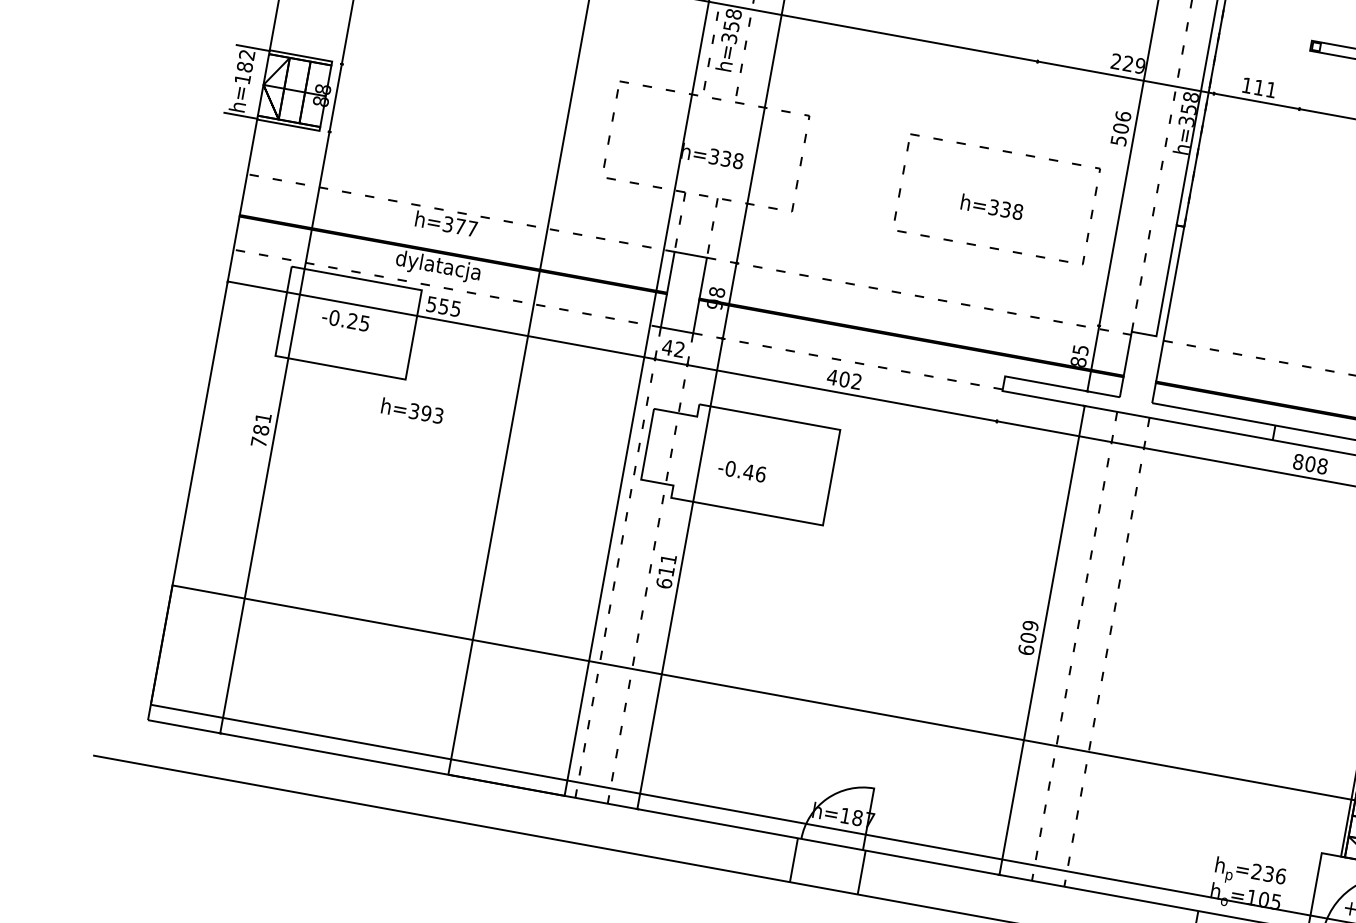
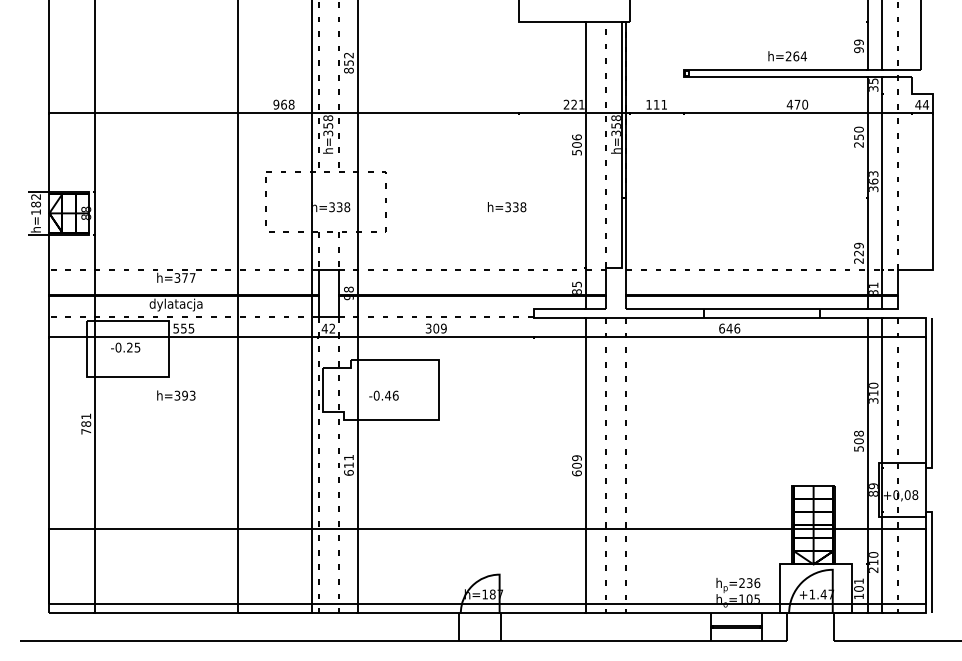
text: (1139, 65) -> (581, 104), 229 -> 221
part: (1004, 152) -> (508, 172), removed
text: (843, 379) -> (435, 328), 402 -> 309
text: (1310, 463) -> (729, 328), 808 -> 646

